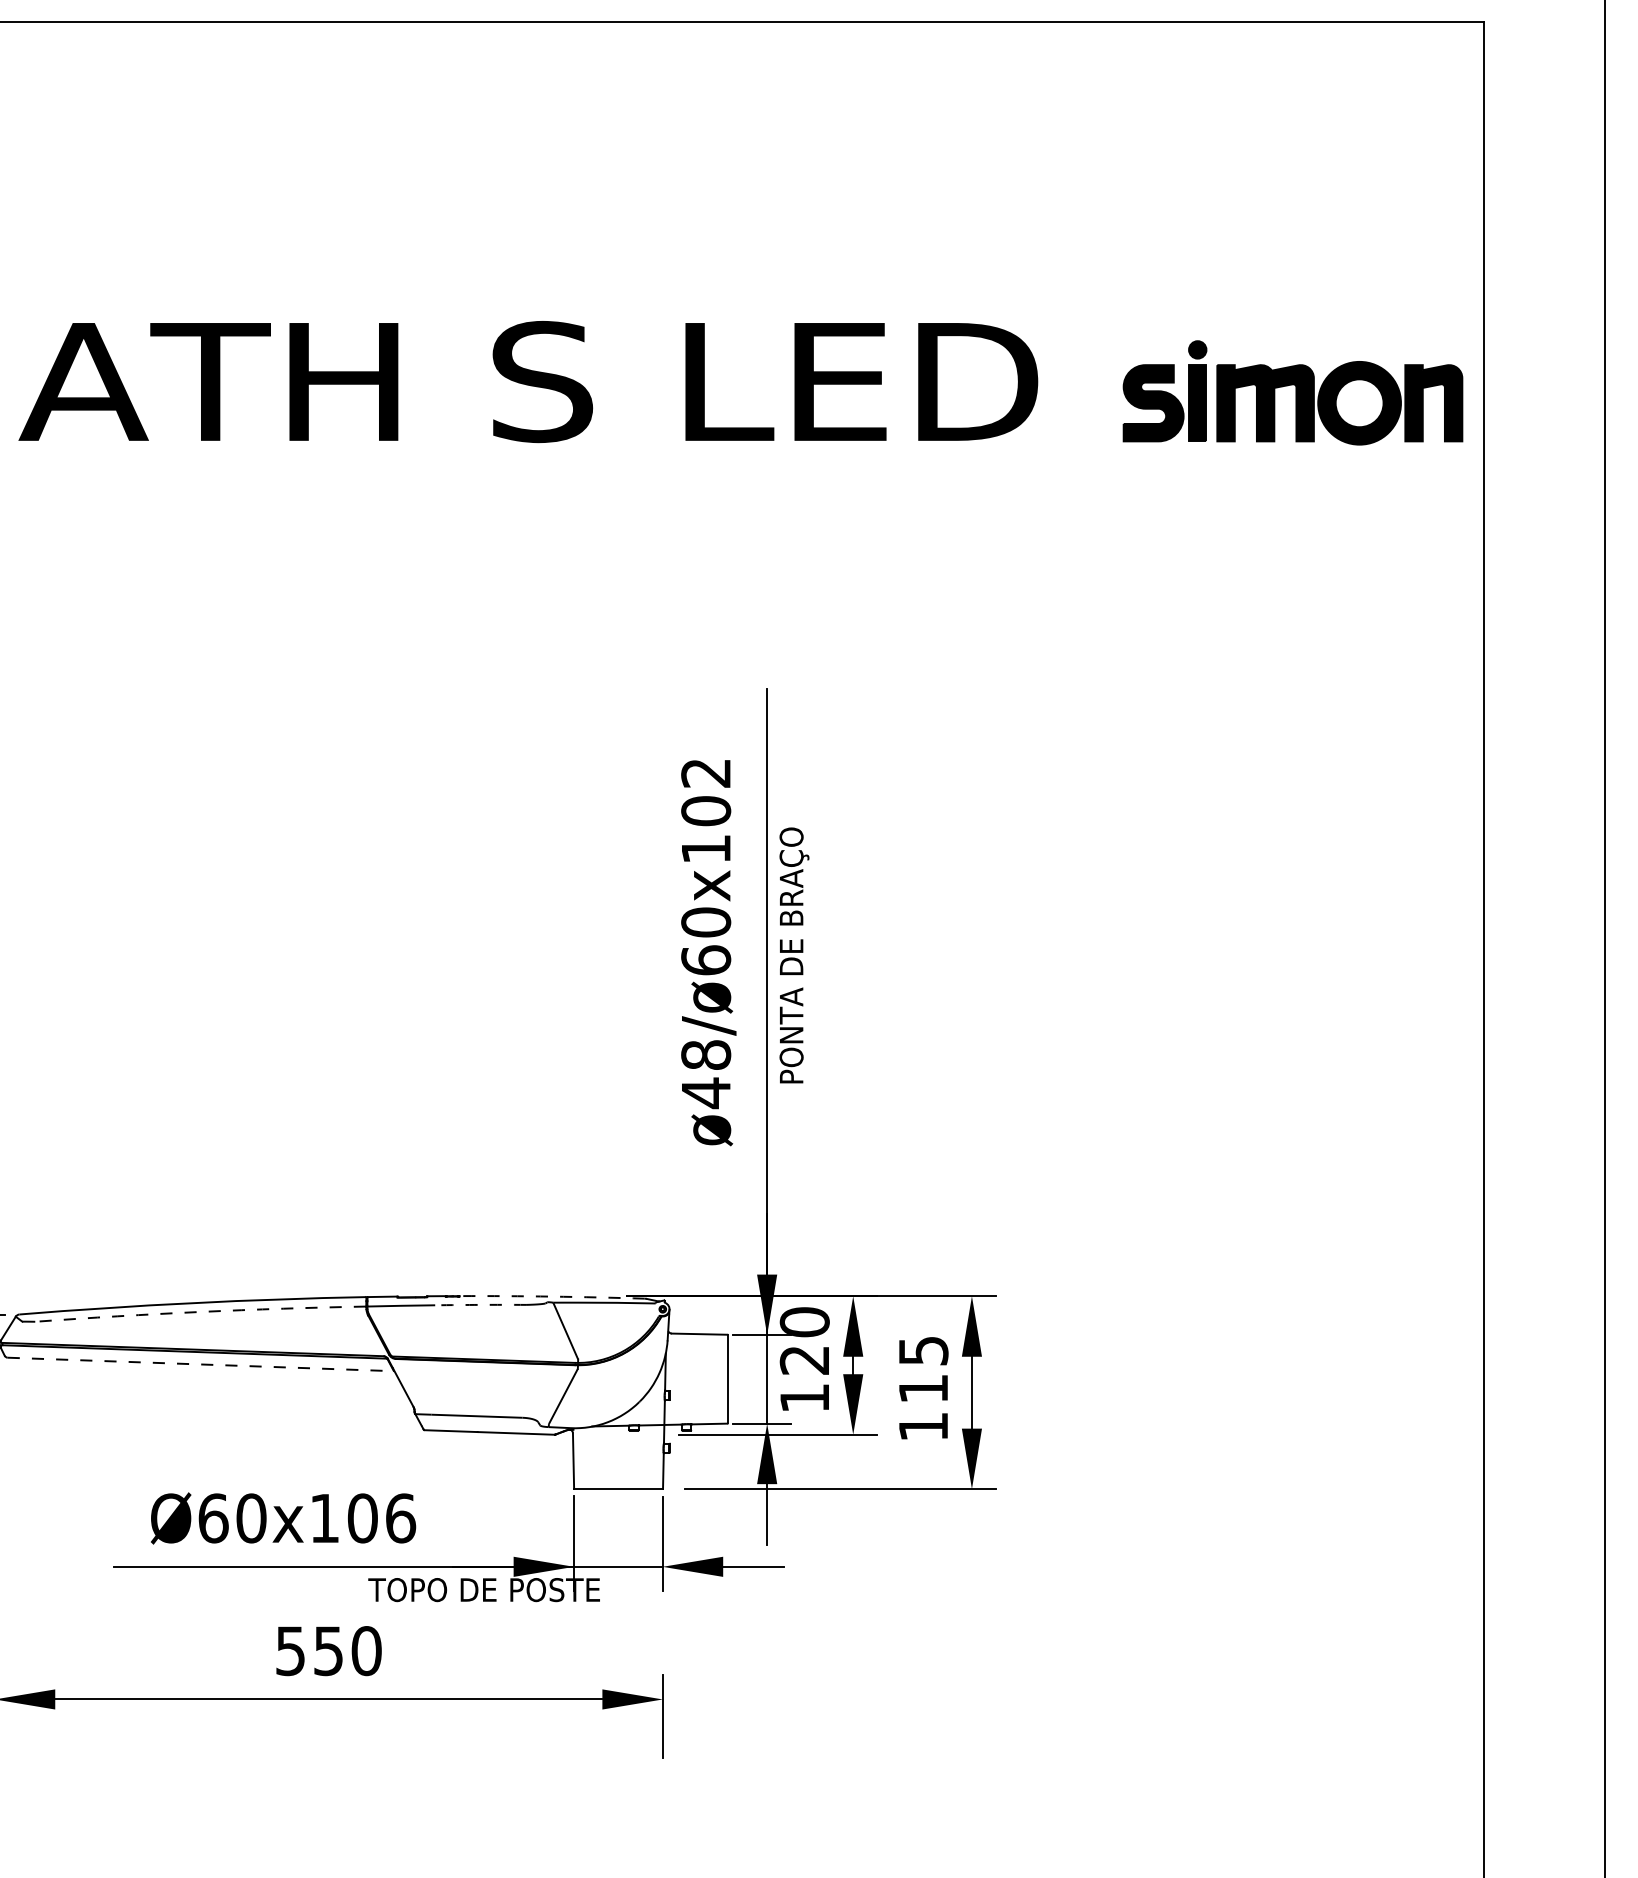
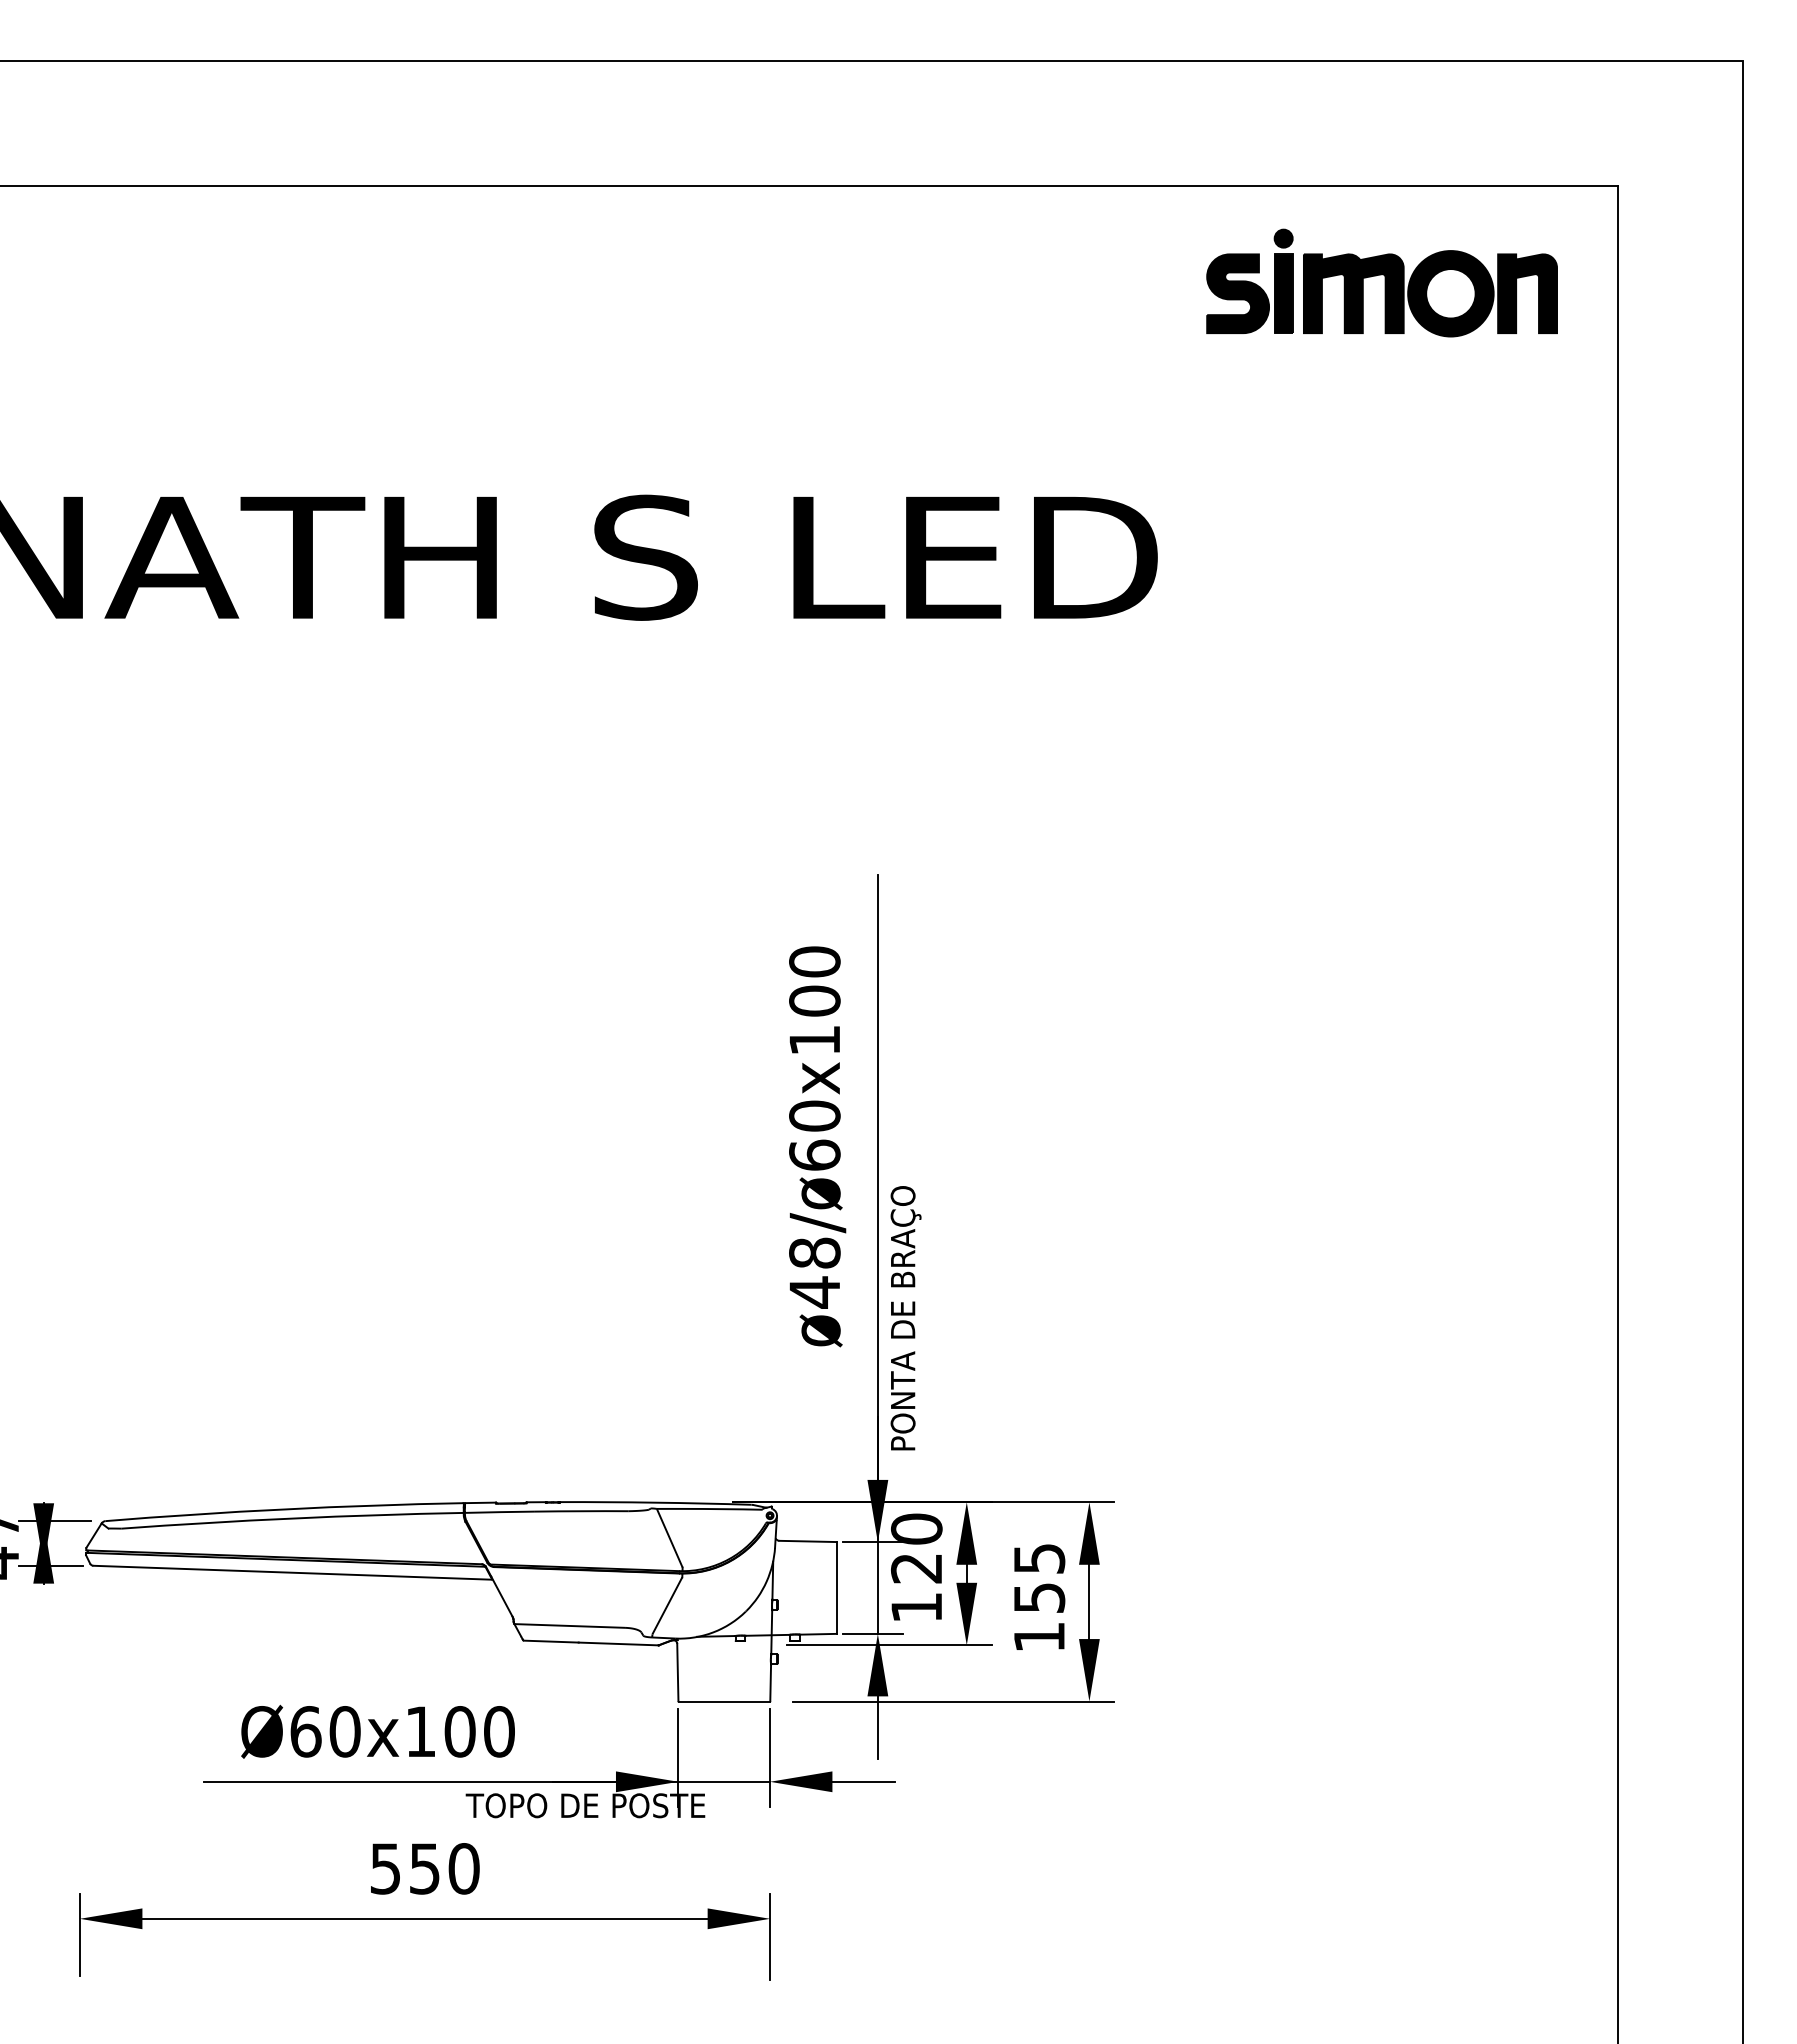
part: (1292, 392) -> (1381, 282), moved
text: (705, 772) -> (814, 961), ø48/ø60x102 -> ø48/ø60x100
text: (793, 955) -> (905, 1318), moved
arc: (551, 1296) -> (655, 1502), dashed -> solid
arc: (480, 1305) -> (581, 1511), dashed -> solid
arc: (200, 1311) -> (292, 1518), dashed -> solid
line: (201, 1364) -> (293, 1572), dashed -> solid
text: (923, 1388) -> (1039, 1597), 115 -> 155
text: (400, 1518) -> (499, 1731), Ø60x106 -> Ø60x100

